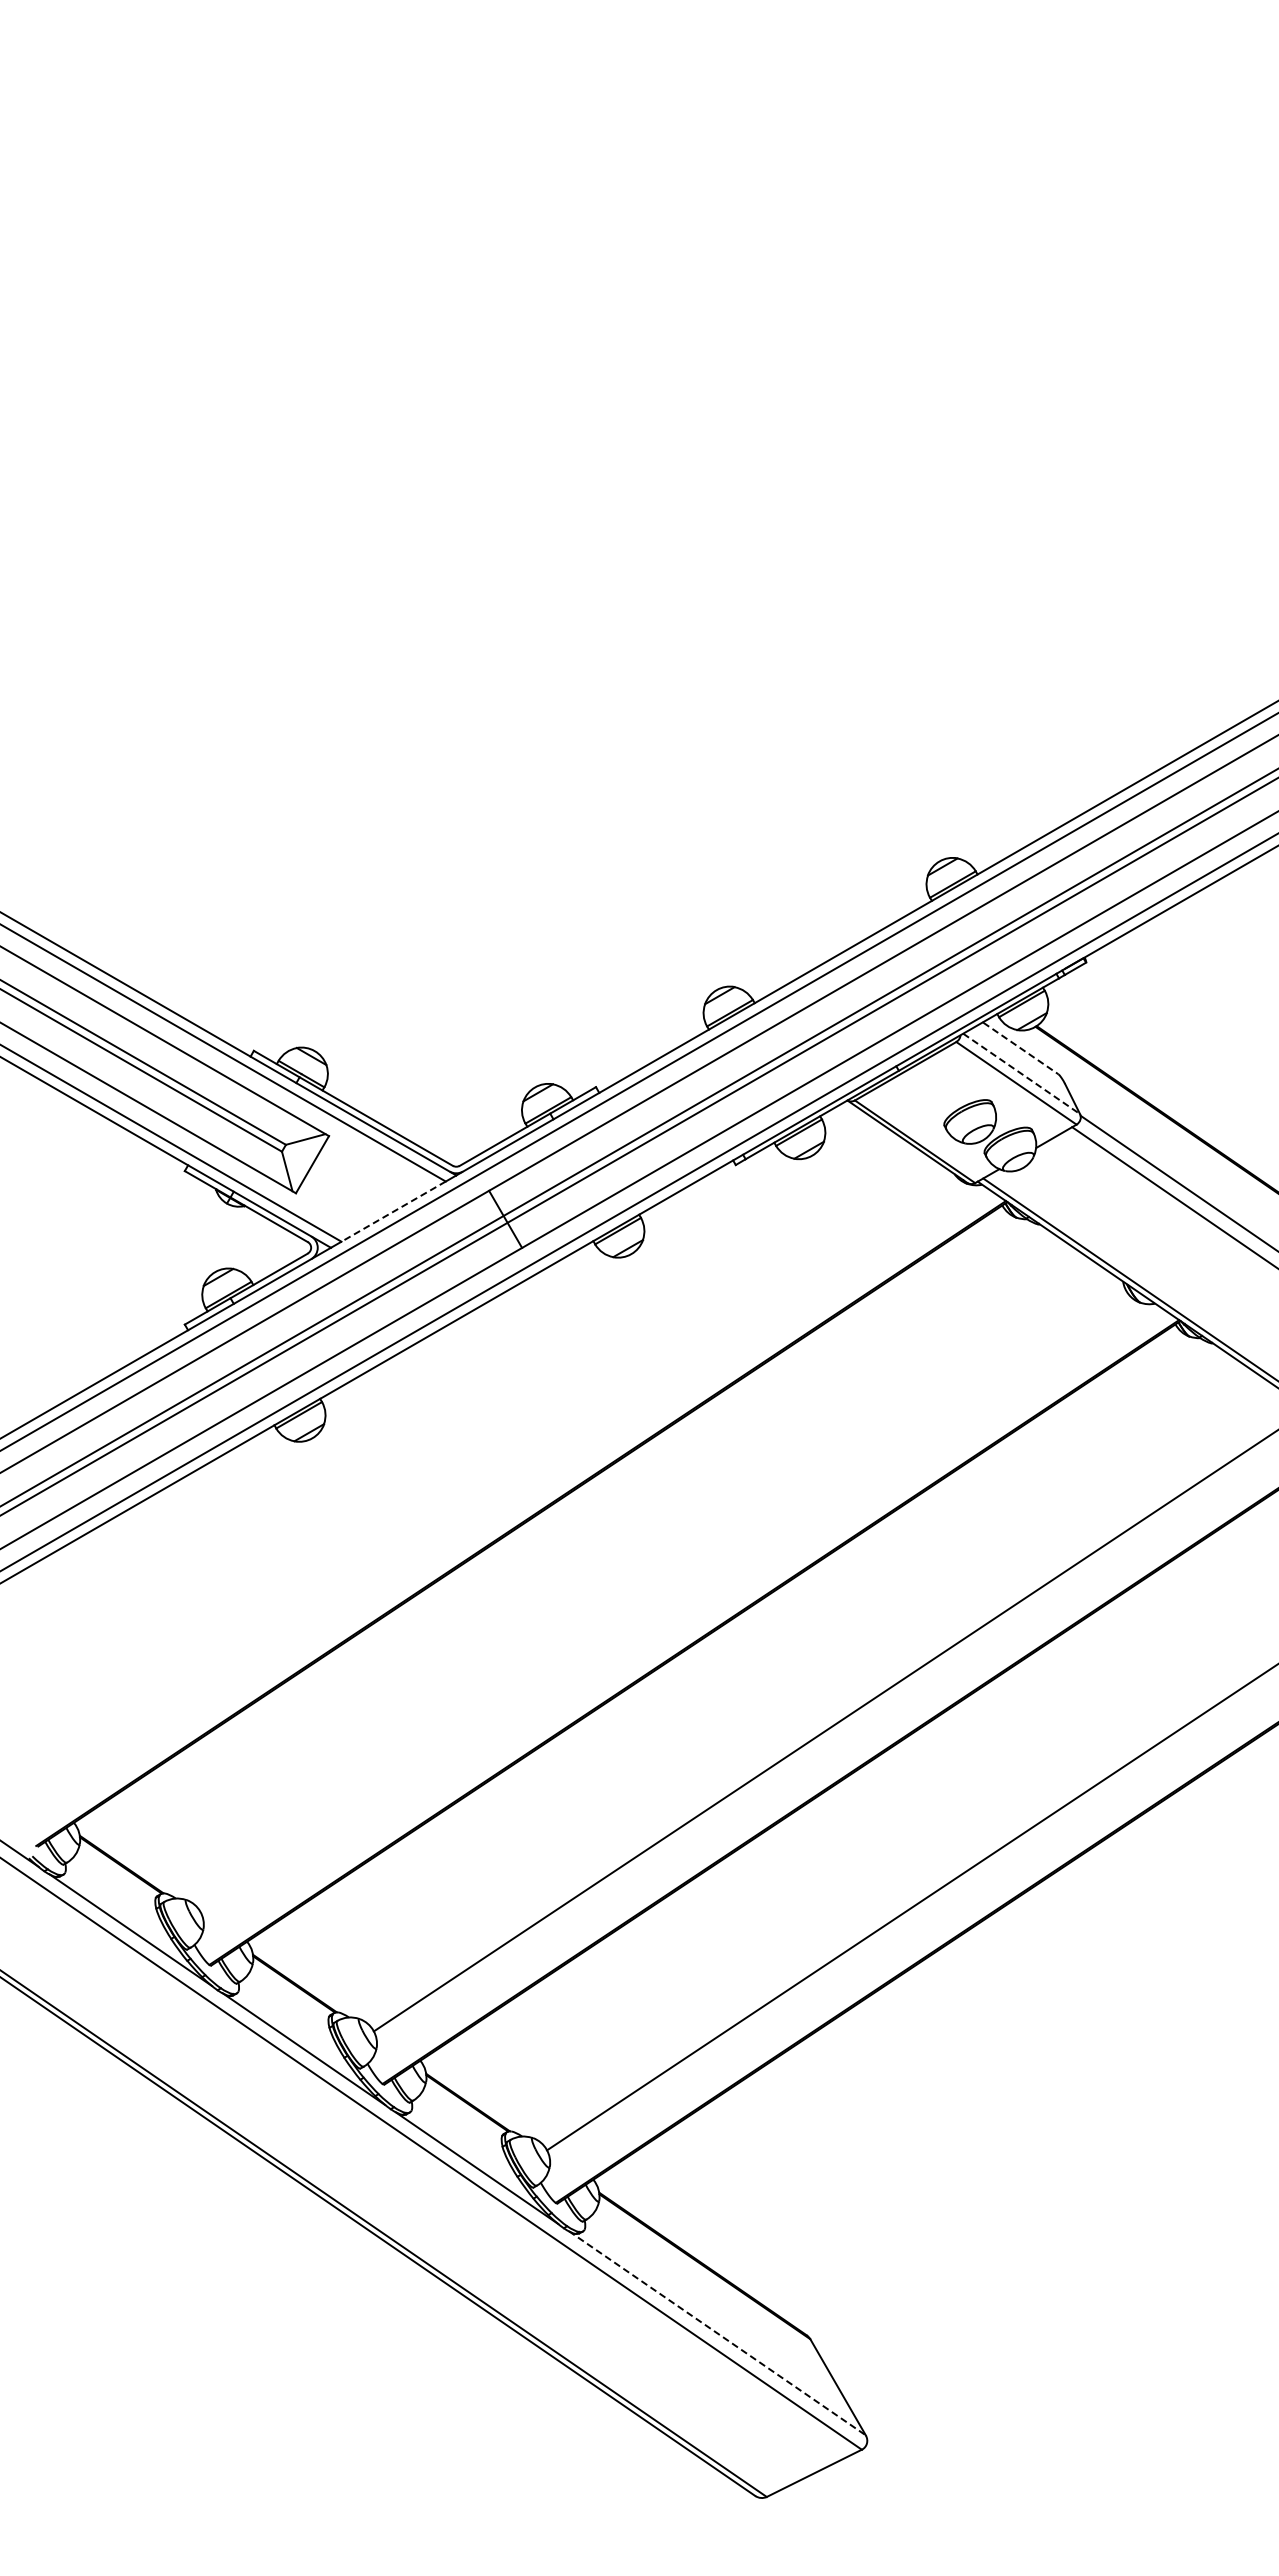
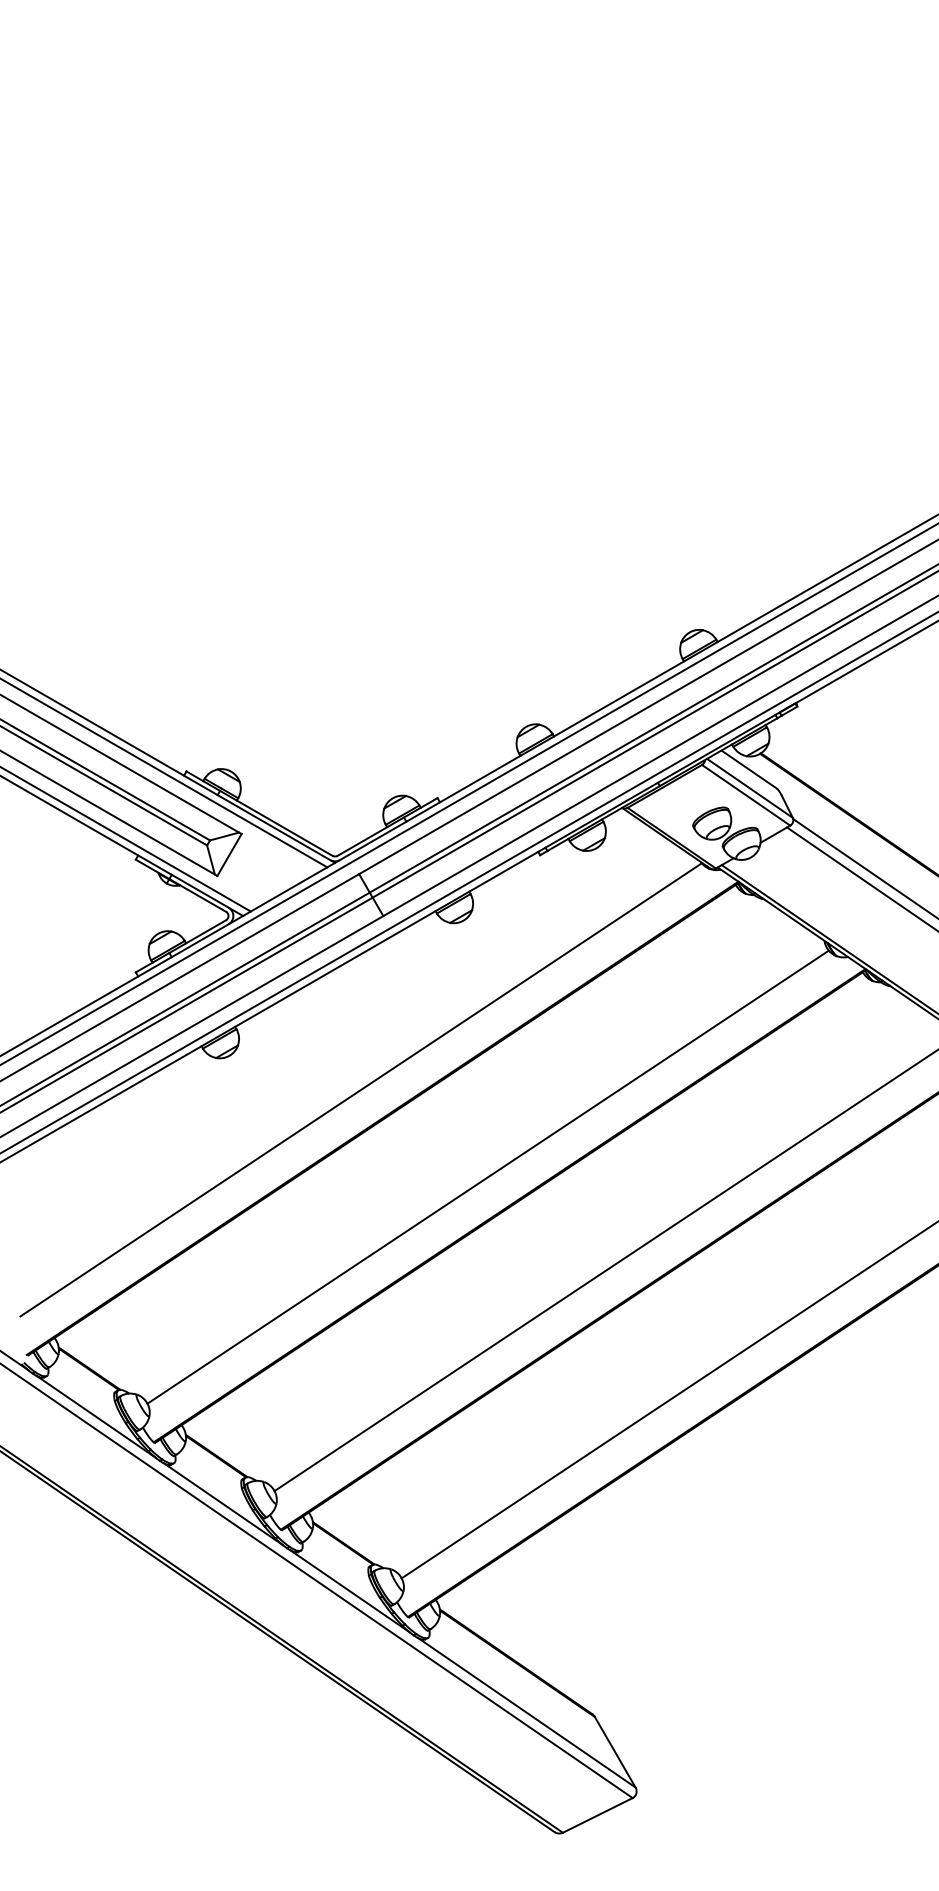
line: (1021, 1048) -> (749, 769), dashed -> solid
line: (1021, 1073) -> (749, 788), dashed -> solid
line: (393, 1211) -> (288, 889), dashed -> solid
line: (491, 1484) -> (360, 1089), added
line: (664, 1603) -> (487, 1177), added
line: (717, 2333) -> (526, 1712), dashed -> solid

